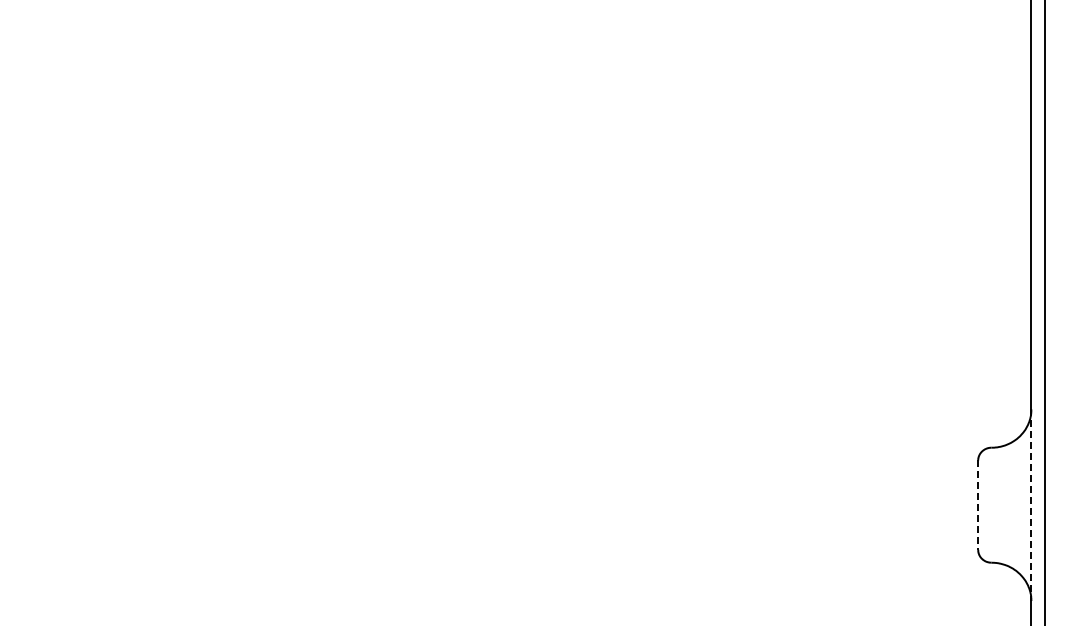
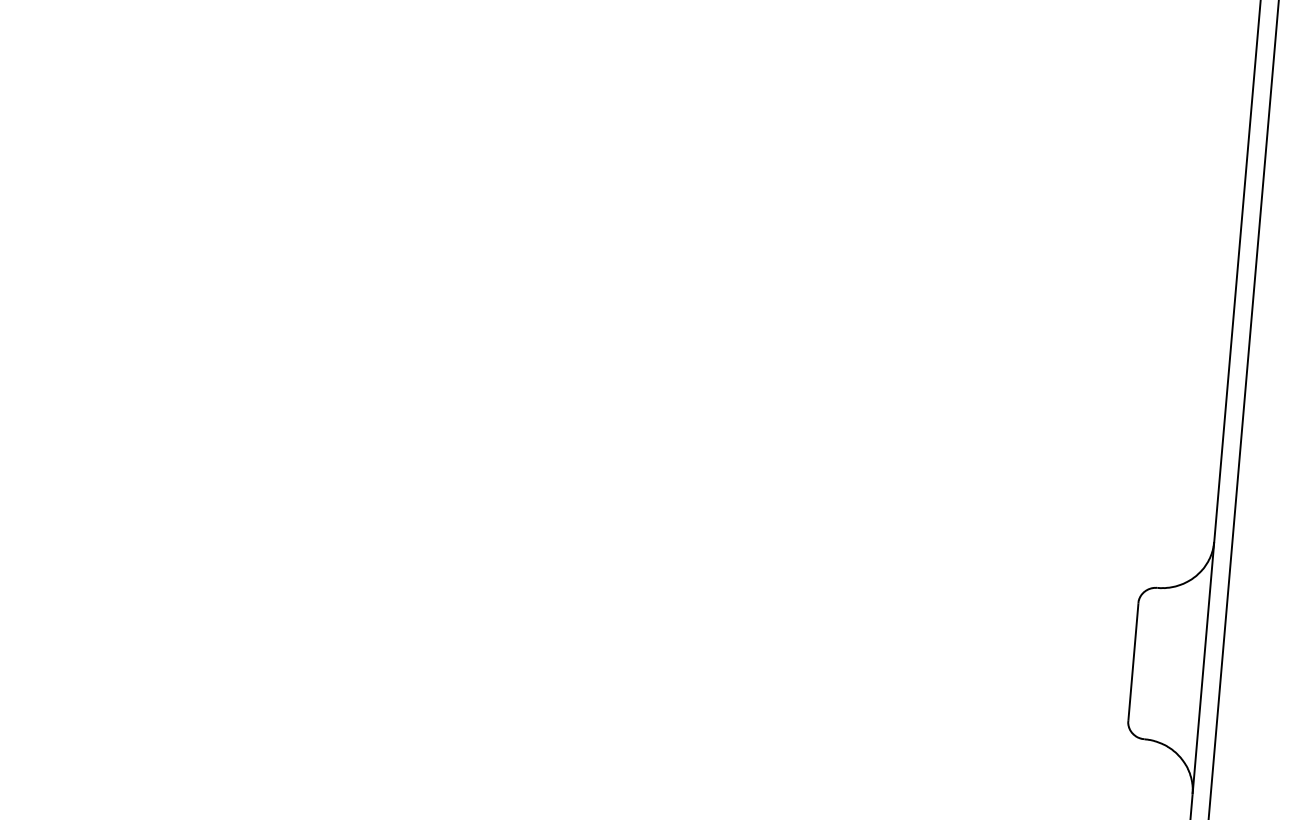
line: (978, 505) -> (1133, 662), dashed -> solid
line: (1031, 505) -> (1203, 668), dashed -> solid

